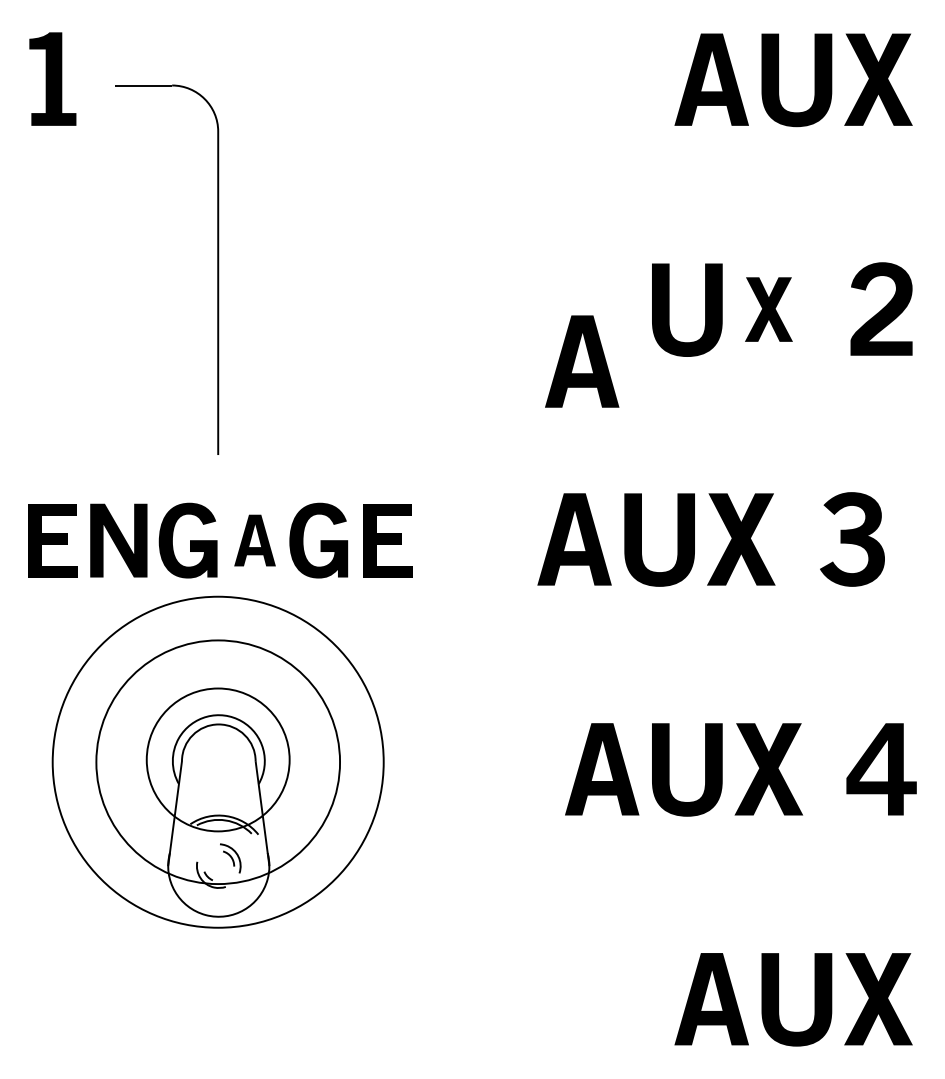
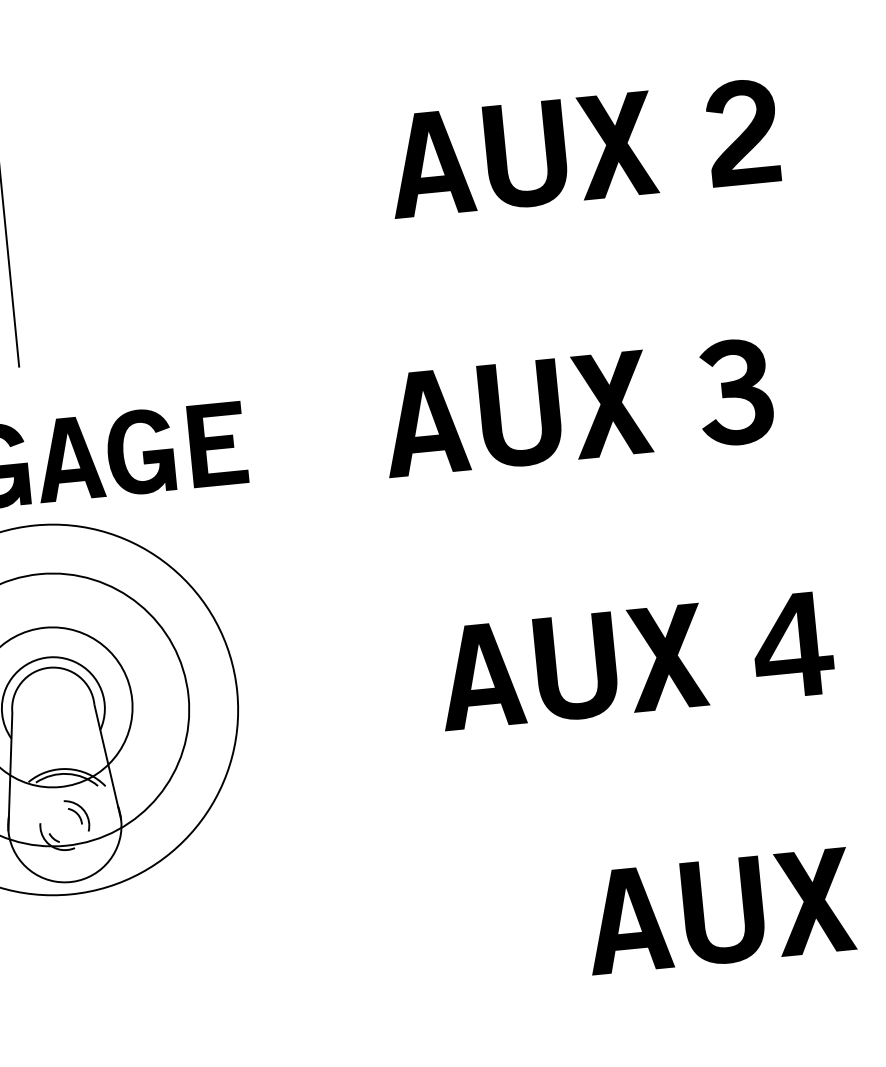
part: (768, 309) -> (616, 145), size x1.43
part: (582, 361) -> (431, 163), moved
part: (254, 540) -> (69, 458), size x1.43

